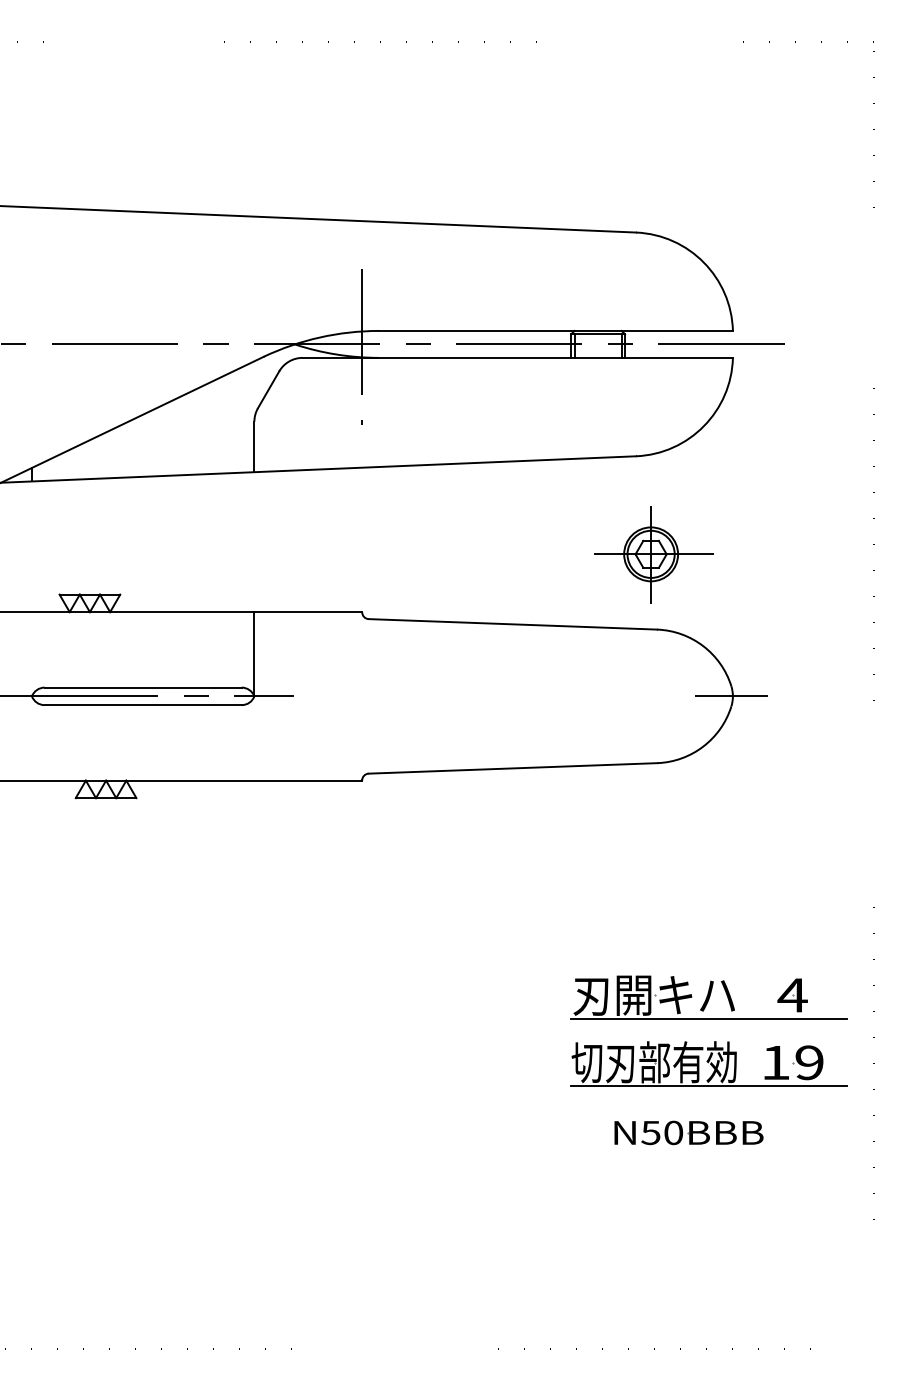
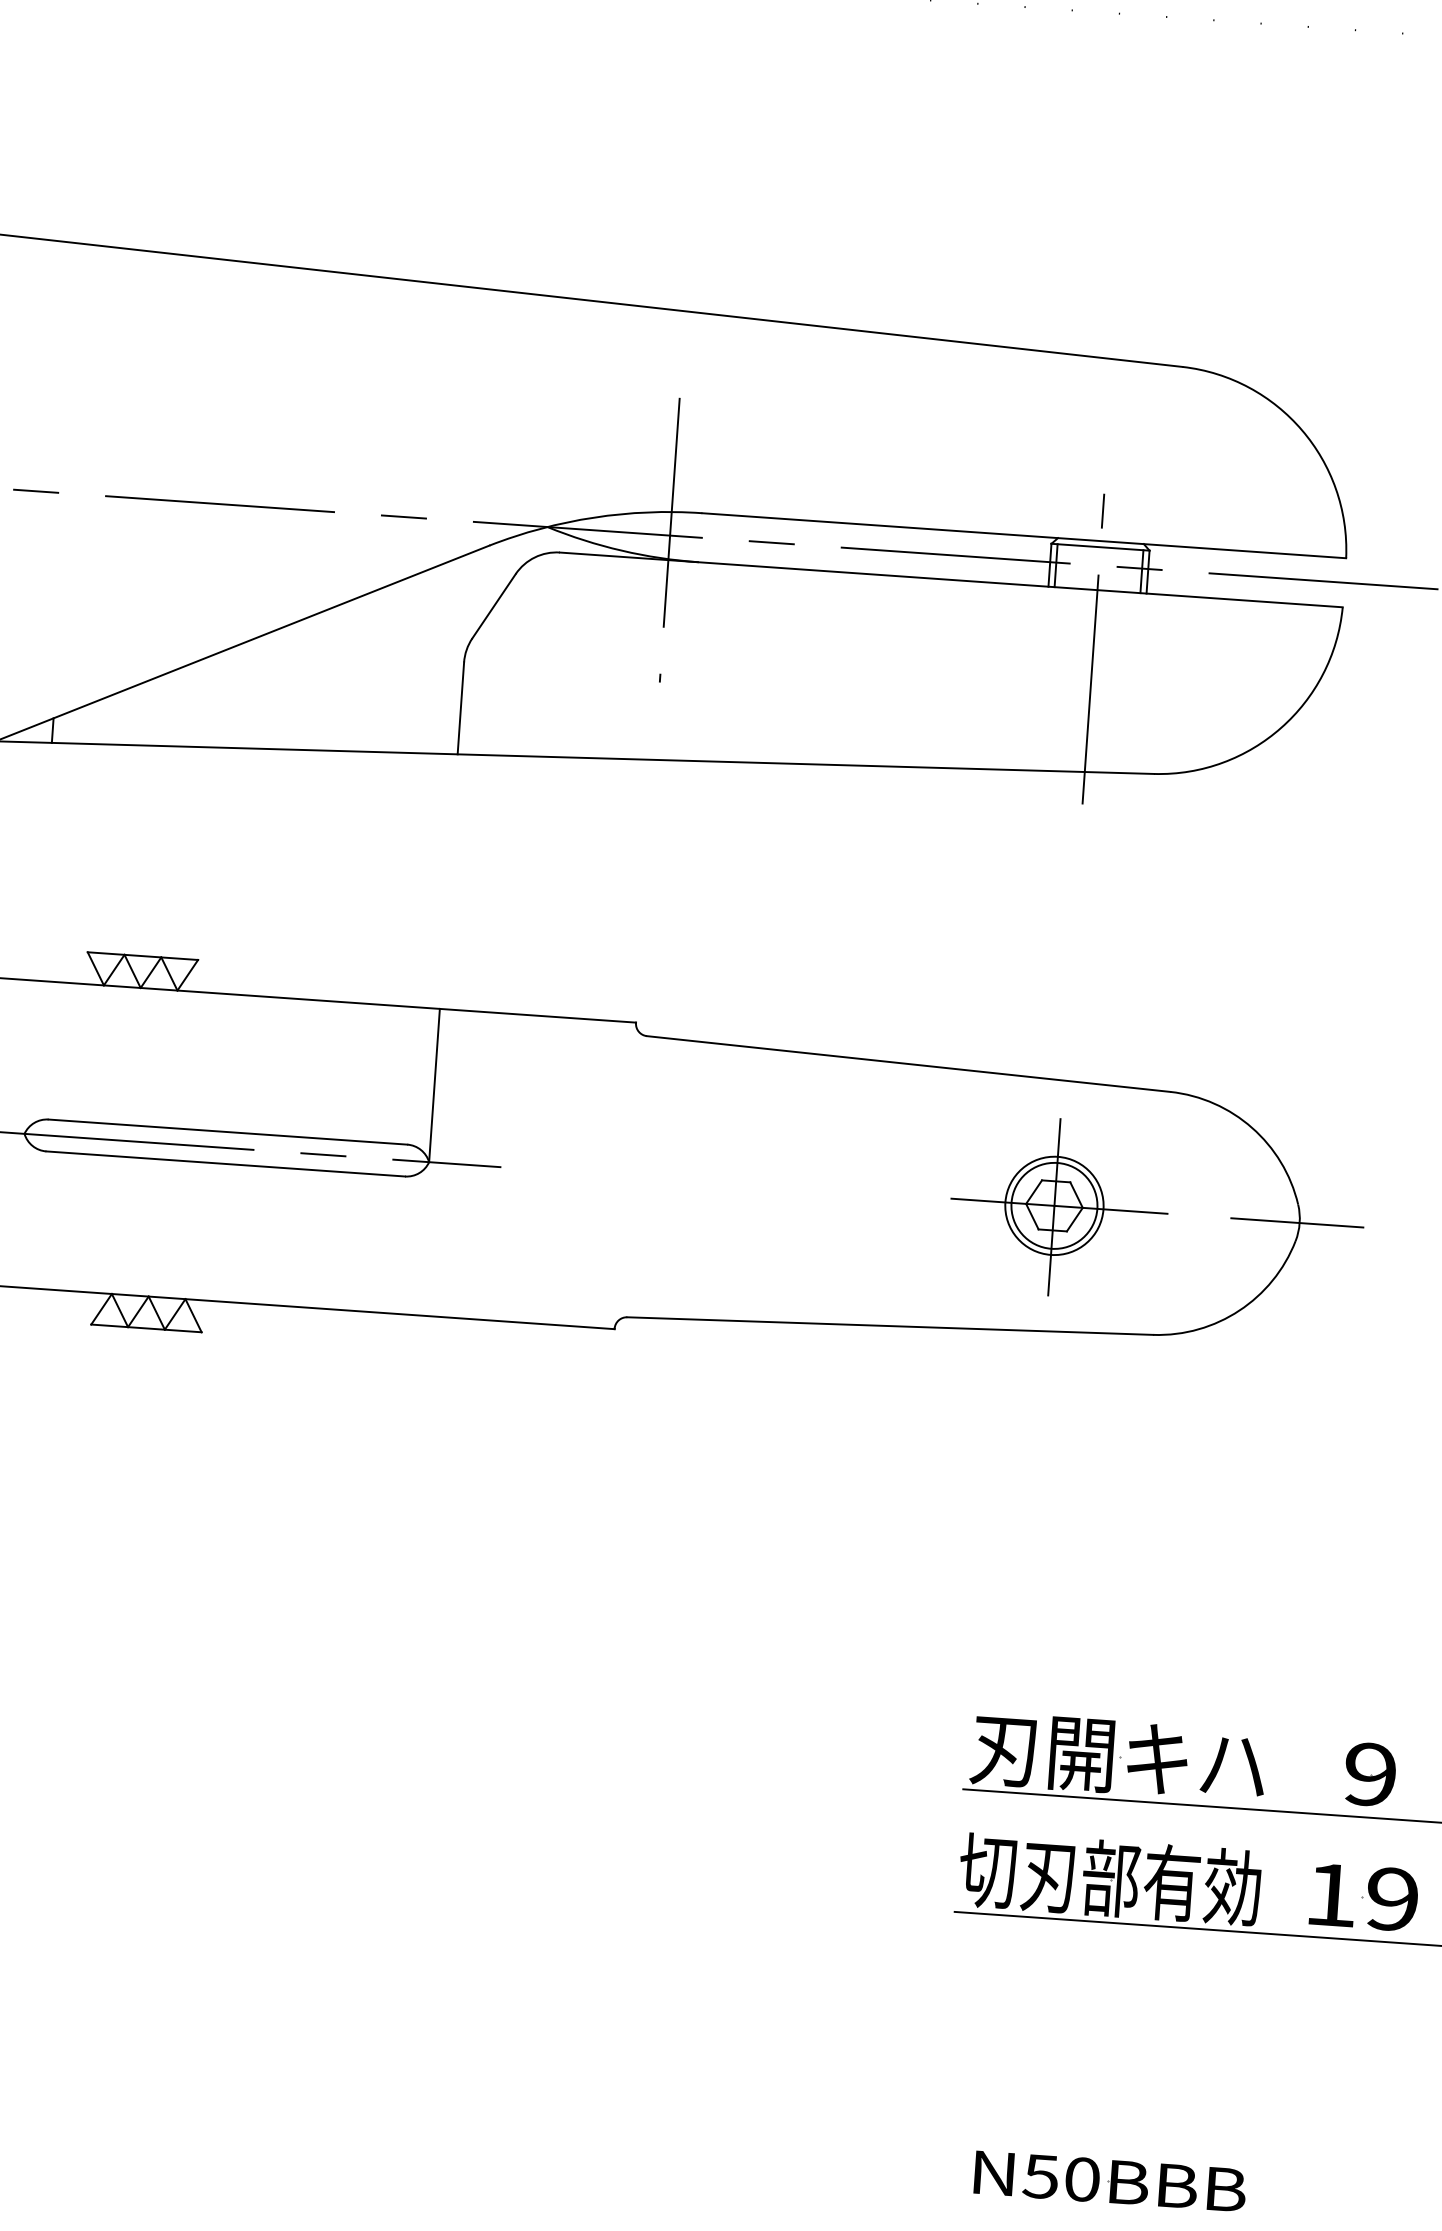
line: (598, 389) -> (1094, 647), added
part: (653, 554) -> (1058, 1206), moved
text: (792, 995) -> (1369, 1774), 4 -> 9
part: (688, 1132) -> (1109, 2180), moved

